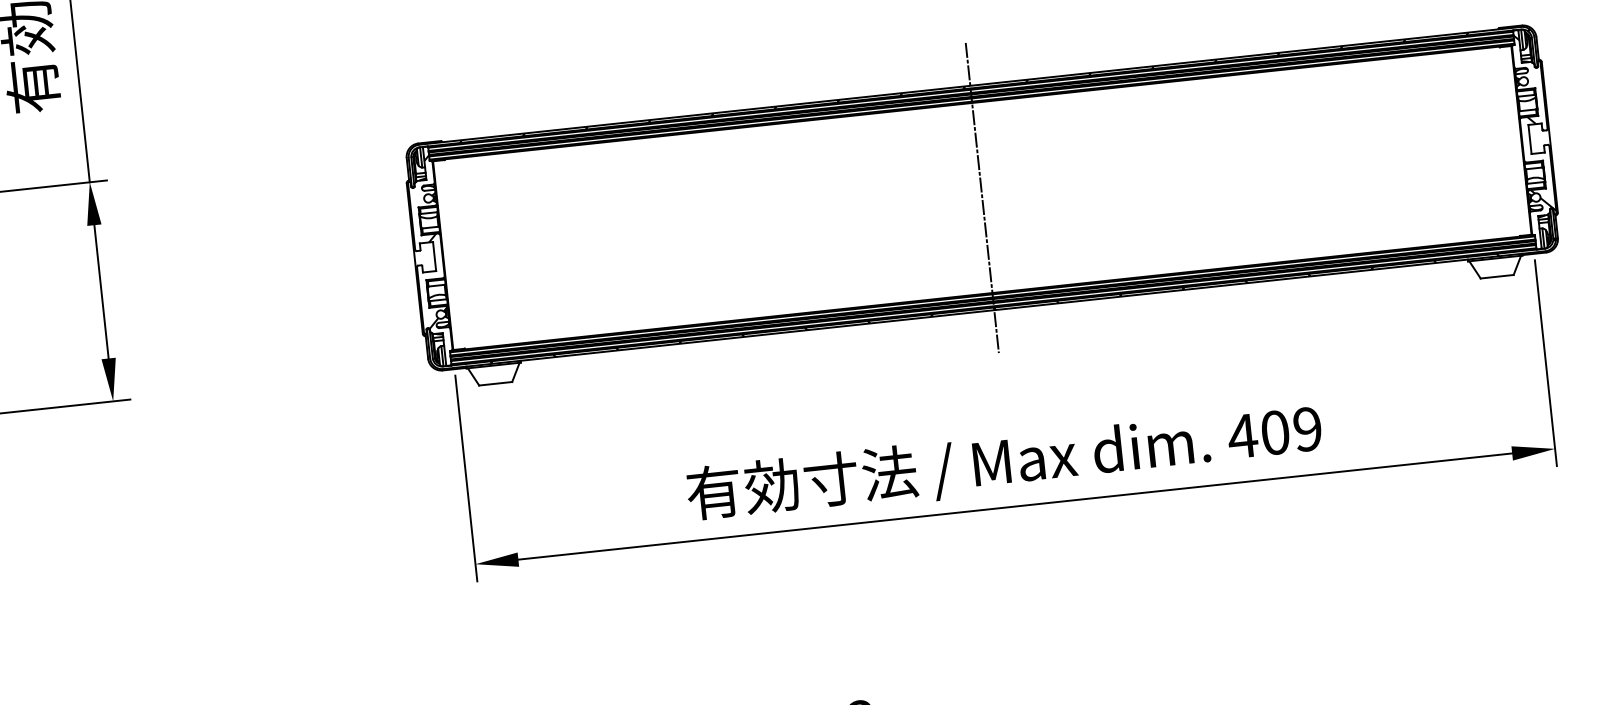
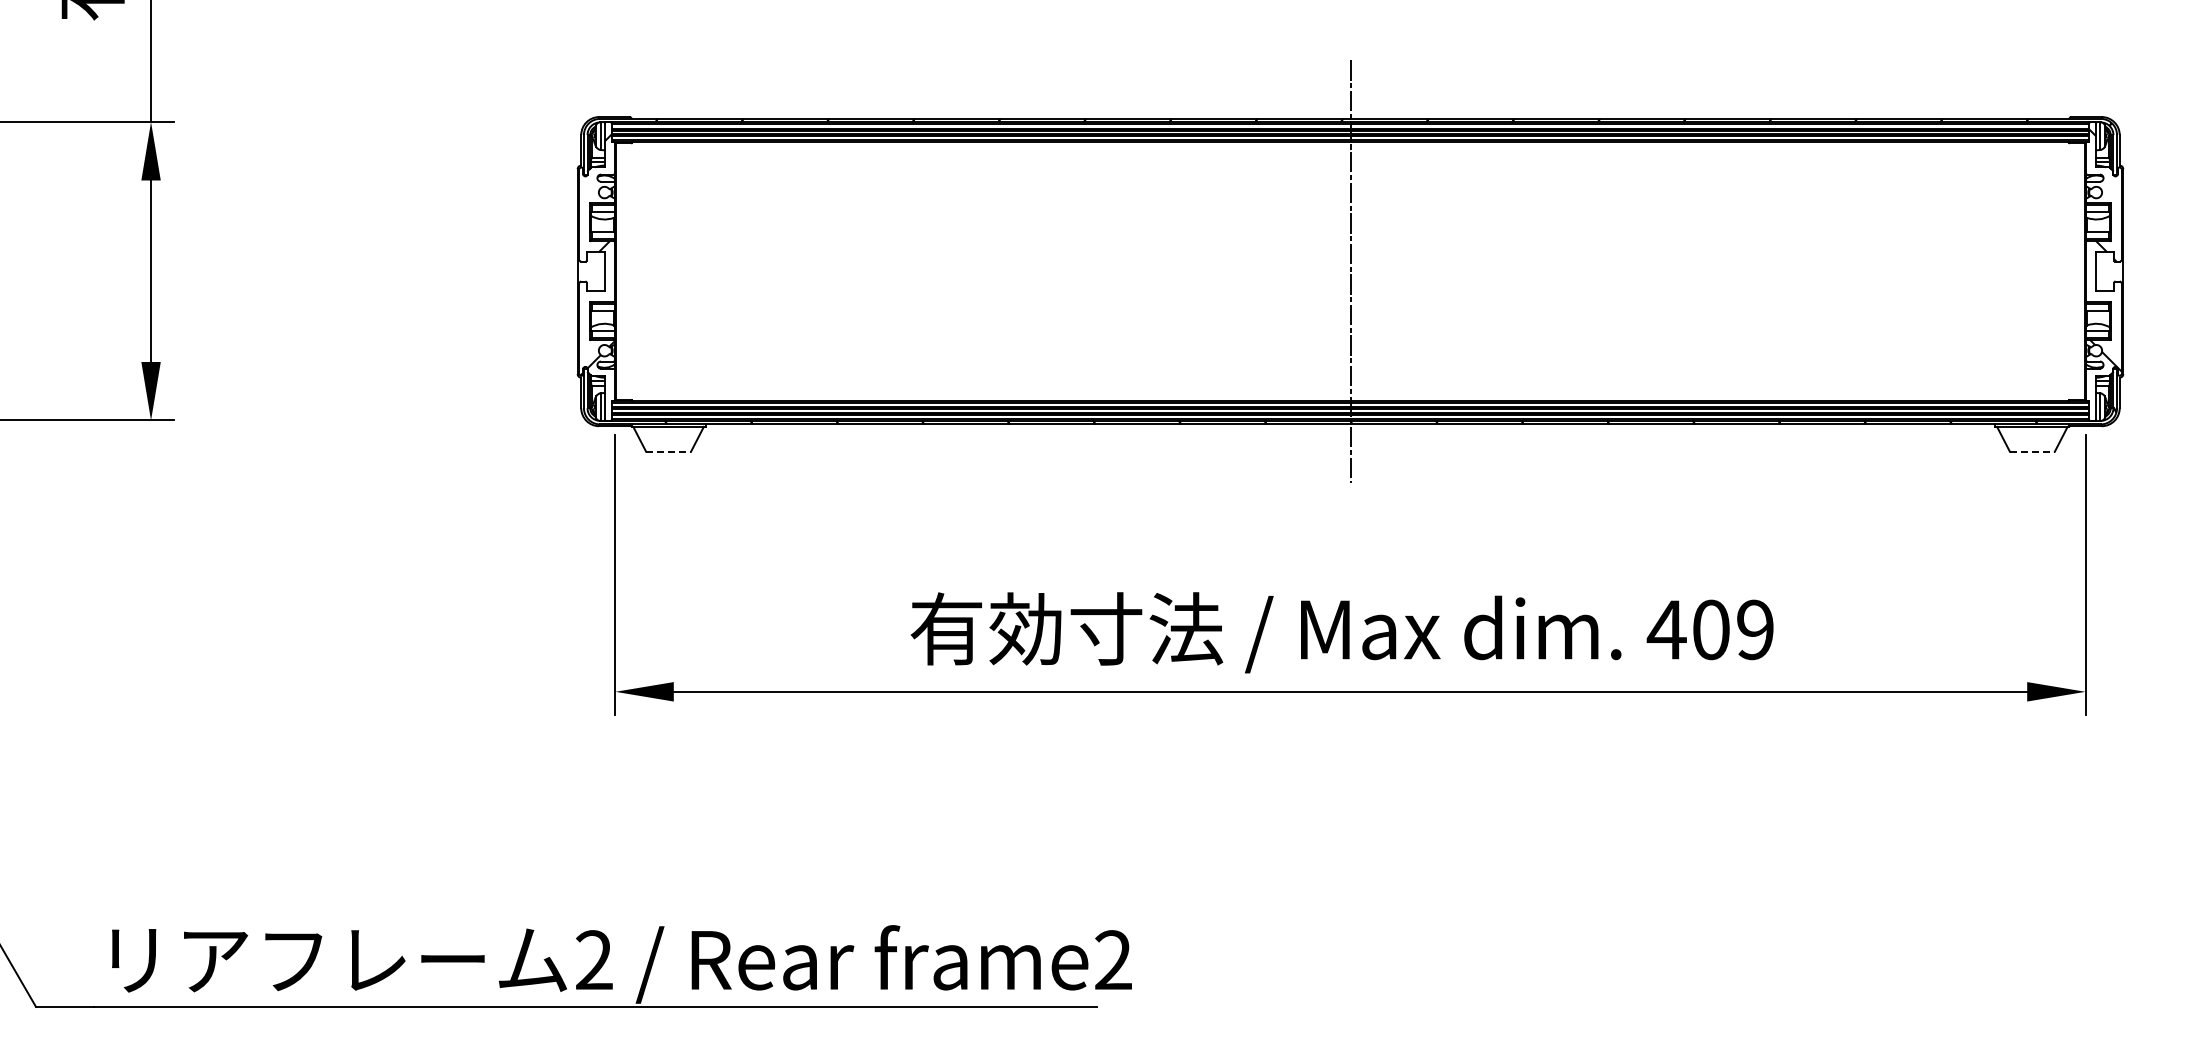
line: (1497, 276) -> (2032, 451), solid -> dashed
line: (496, 383) -> (669, 451), solid -> dashed

